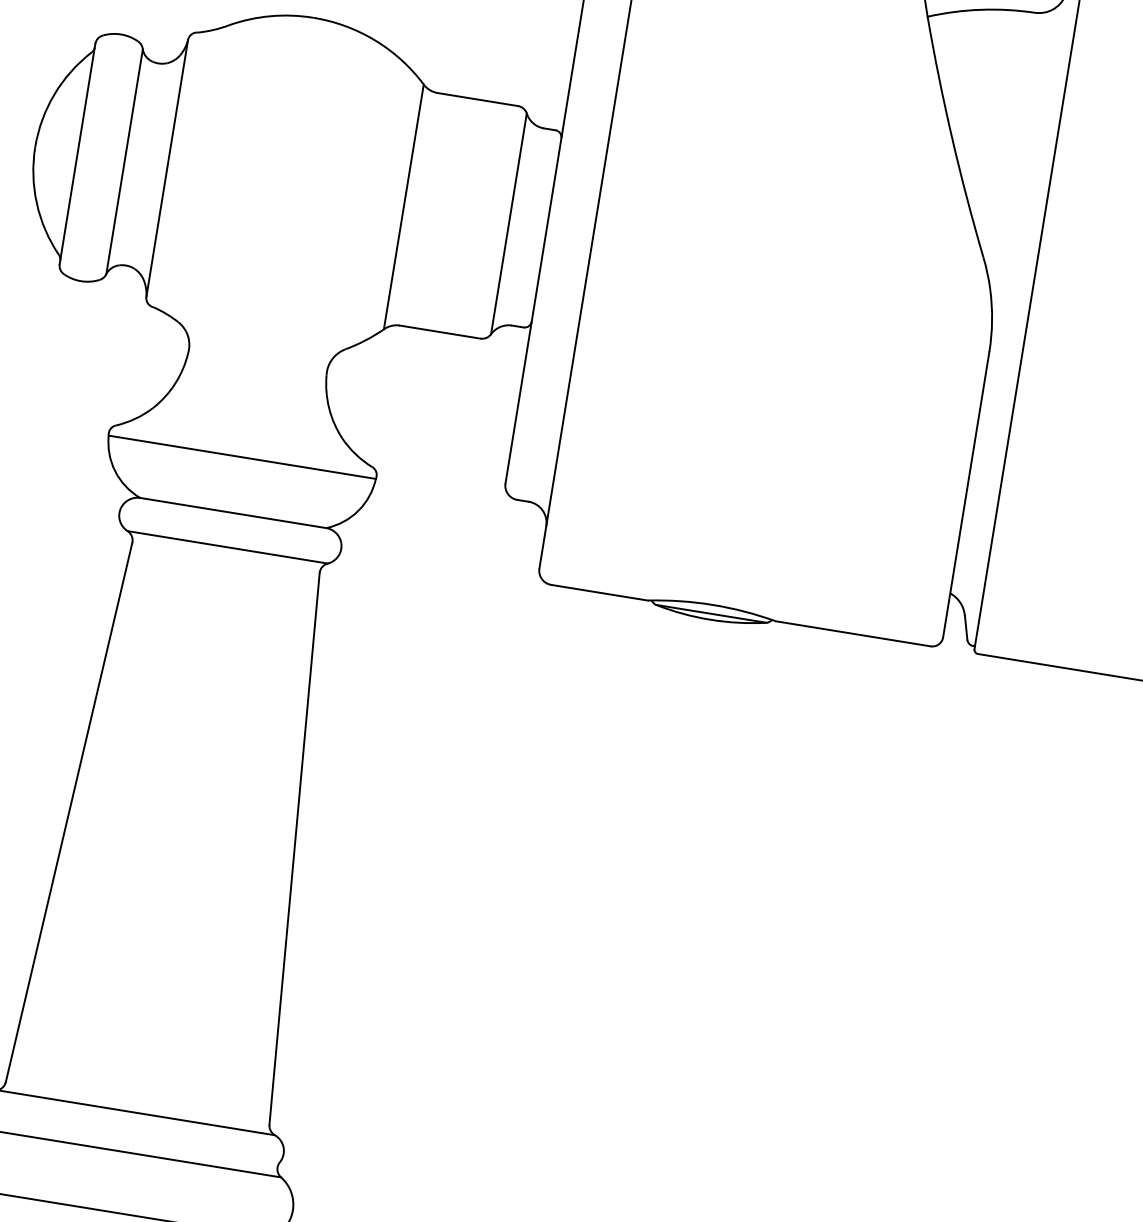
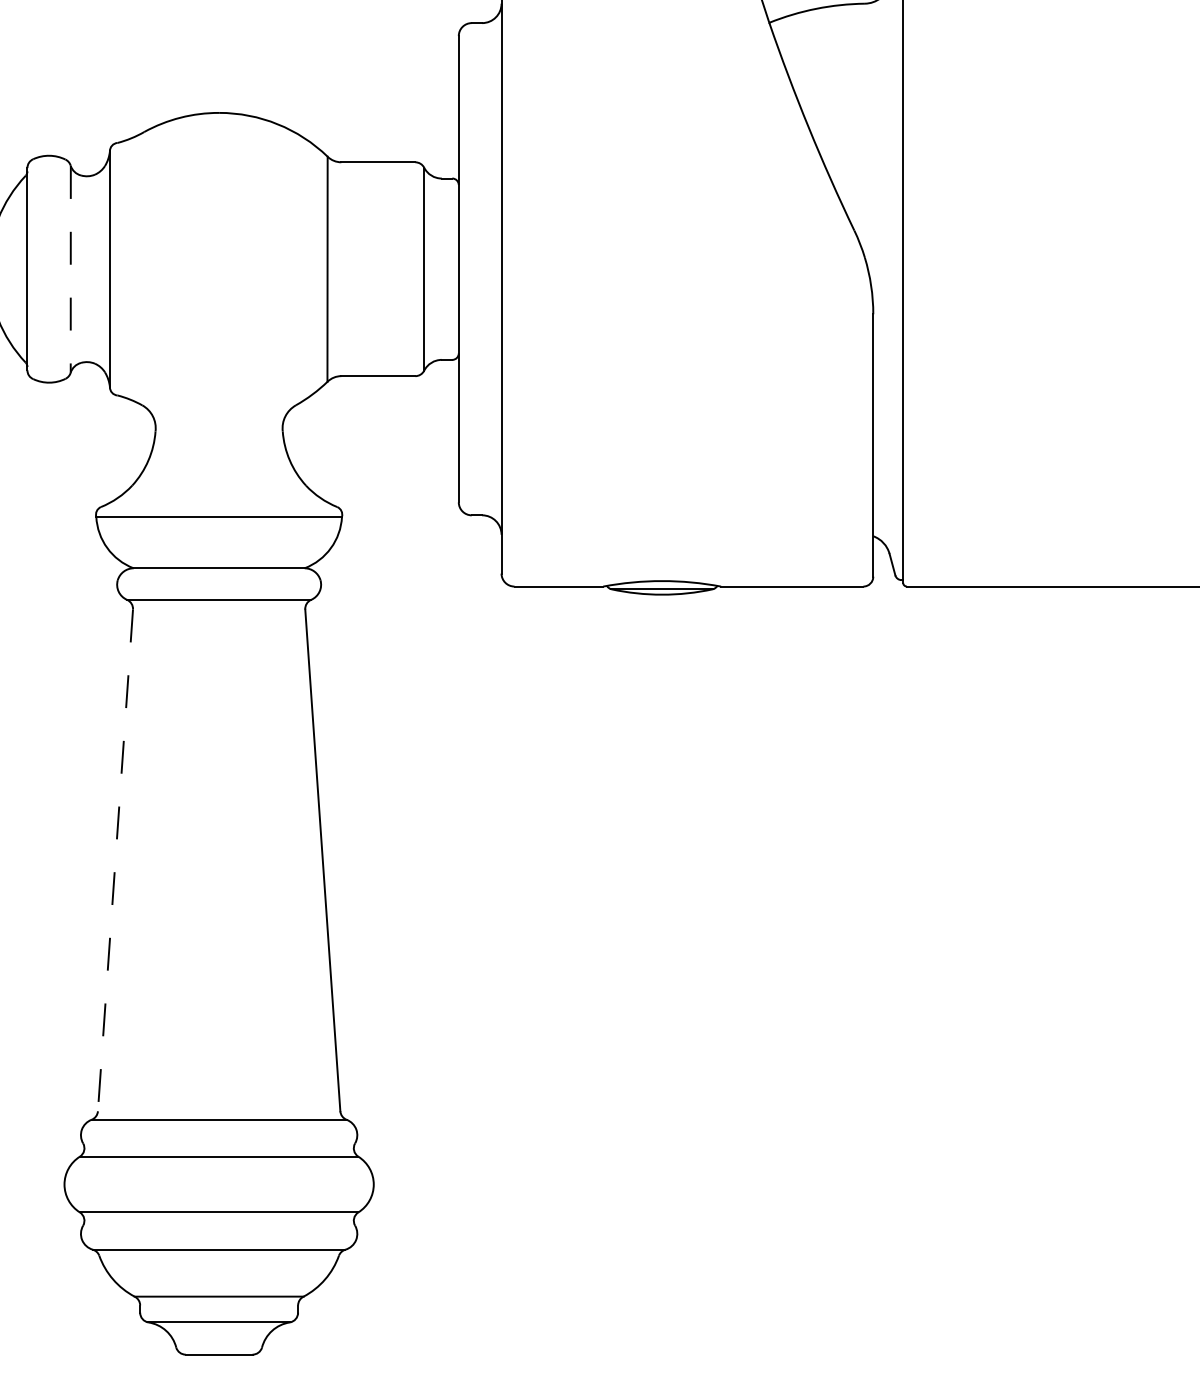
line: (124, 161) -> (70, 269), solid -> dashed
line: (69, 812) -> (115, 860), solid -> dashed

